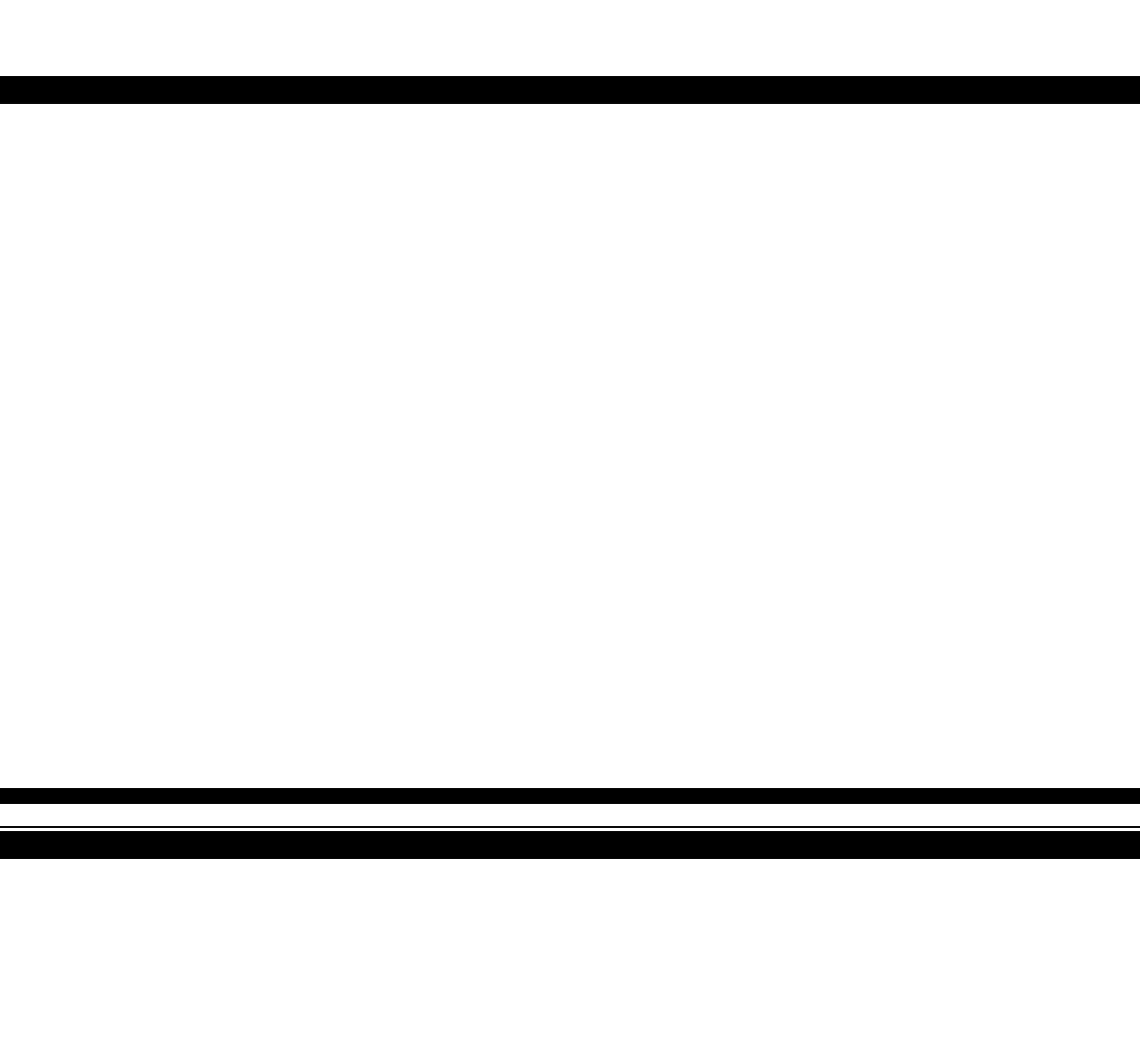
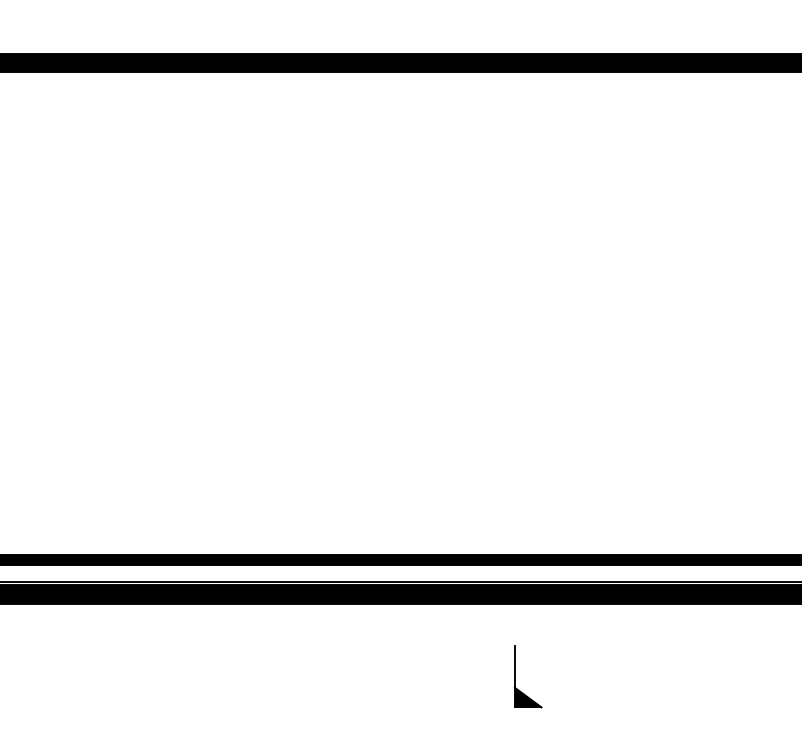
part: (732, 961) -> (515, 676), added

